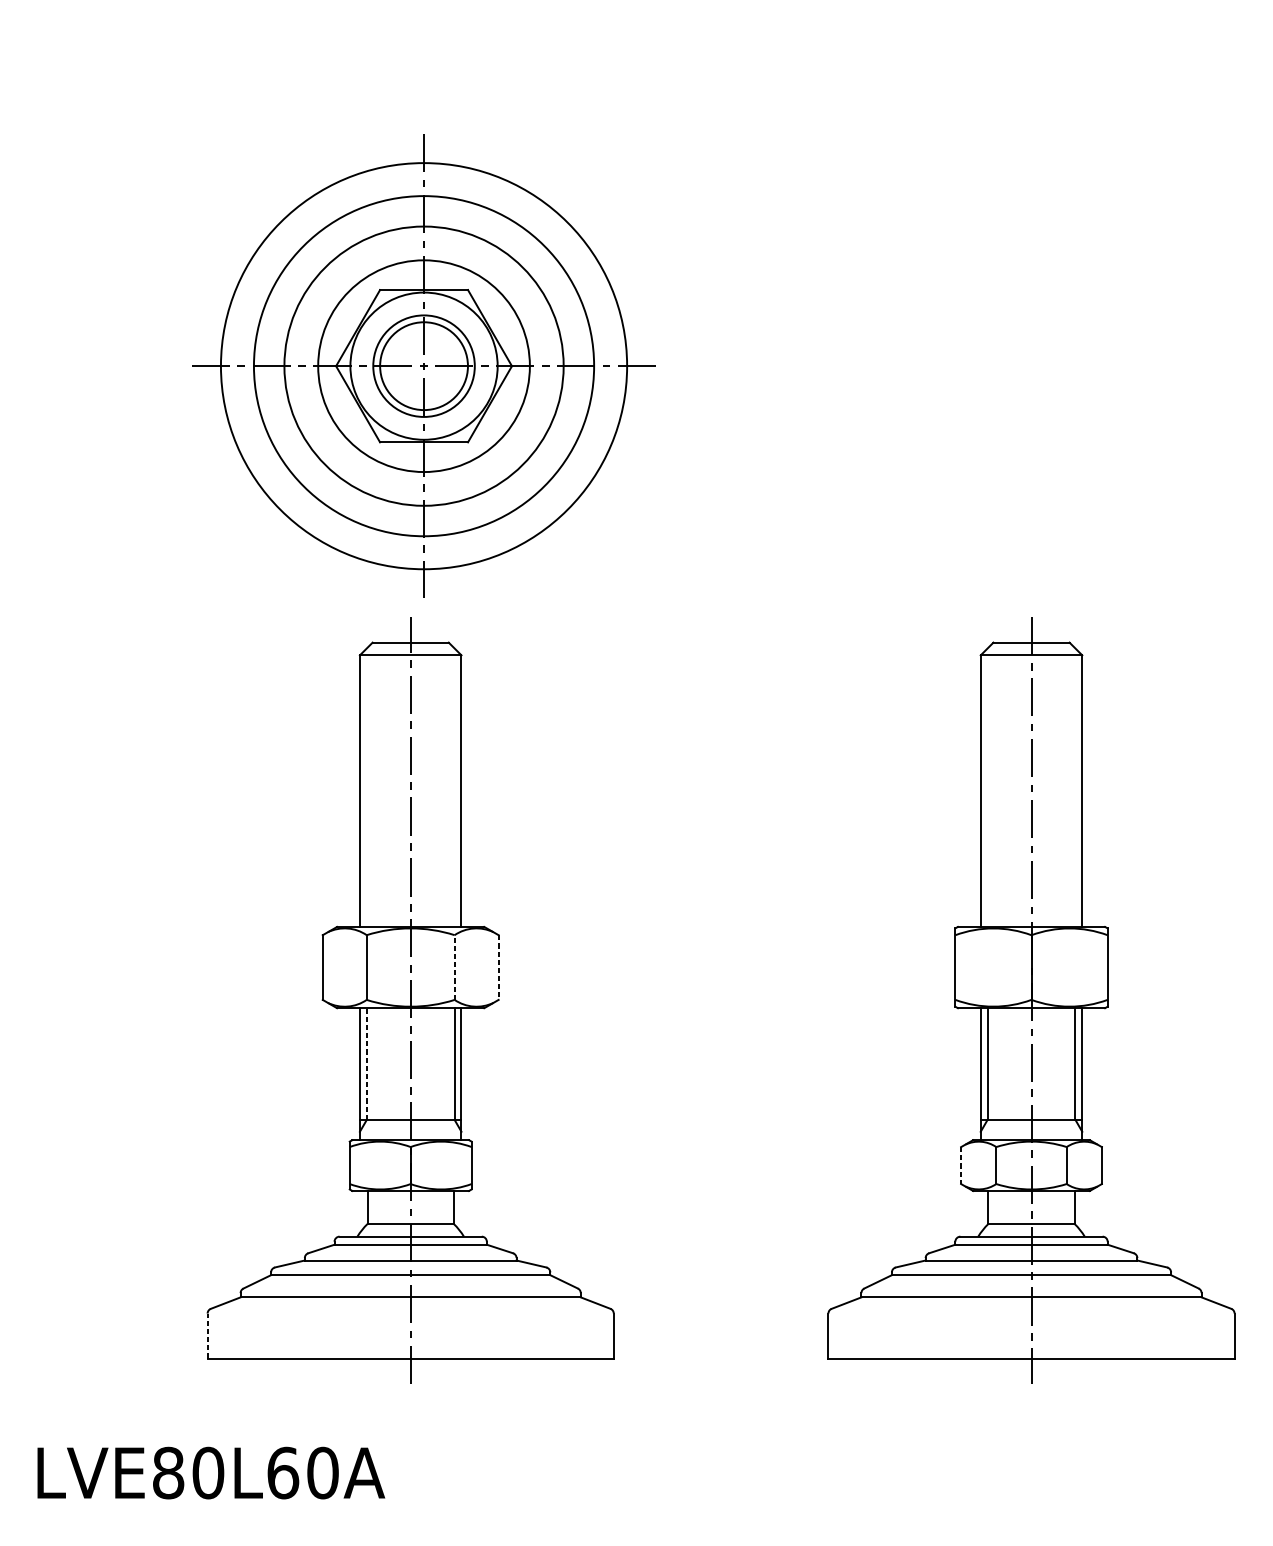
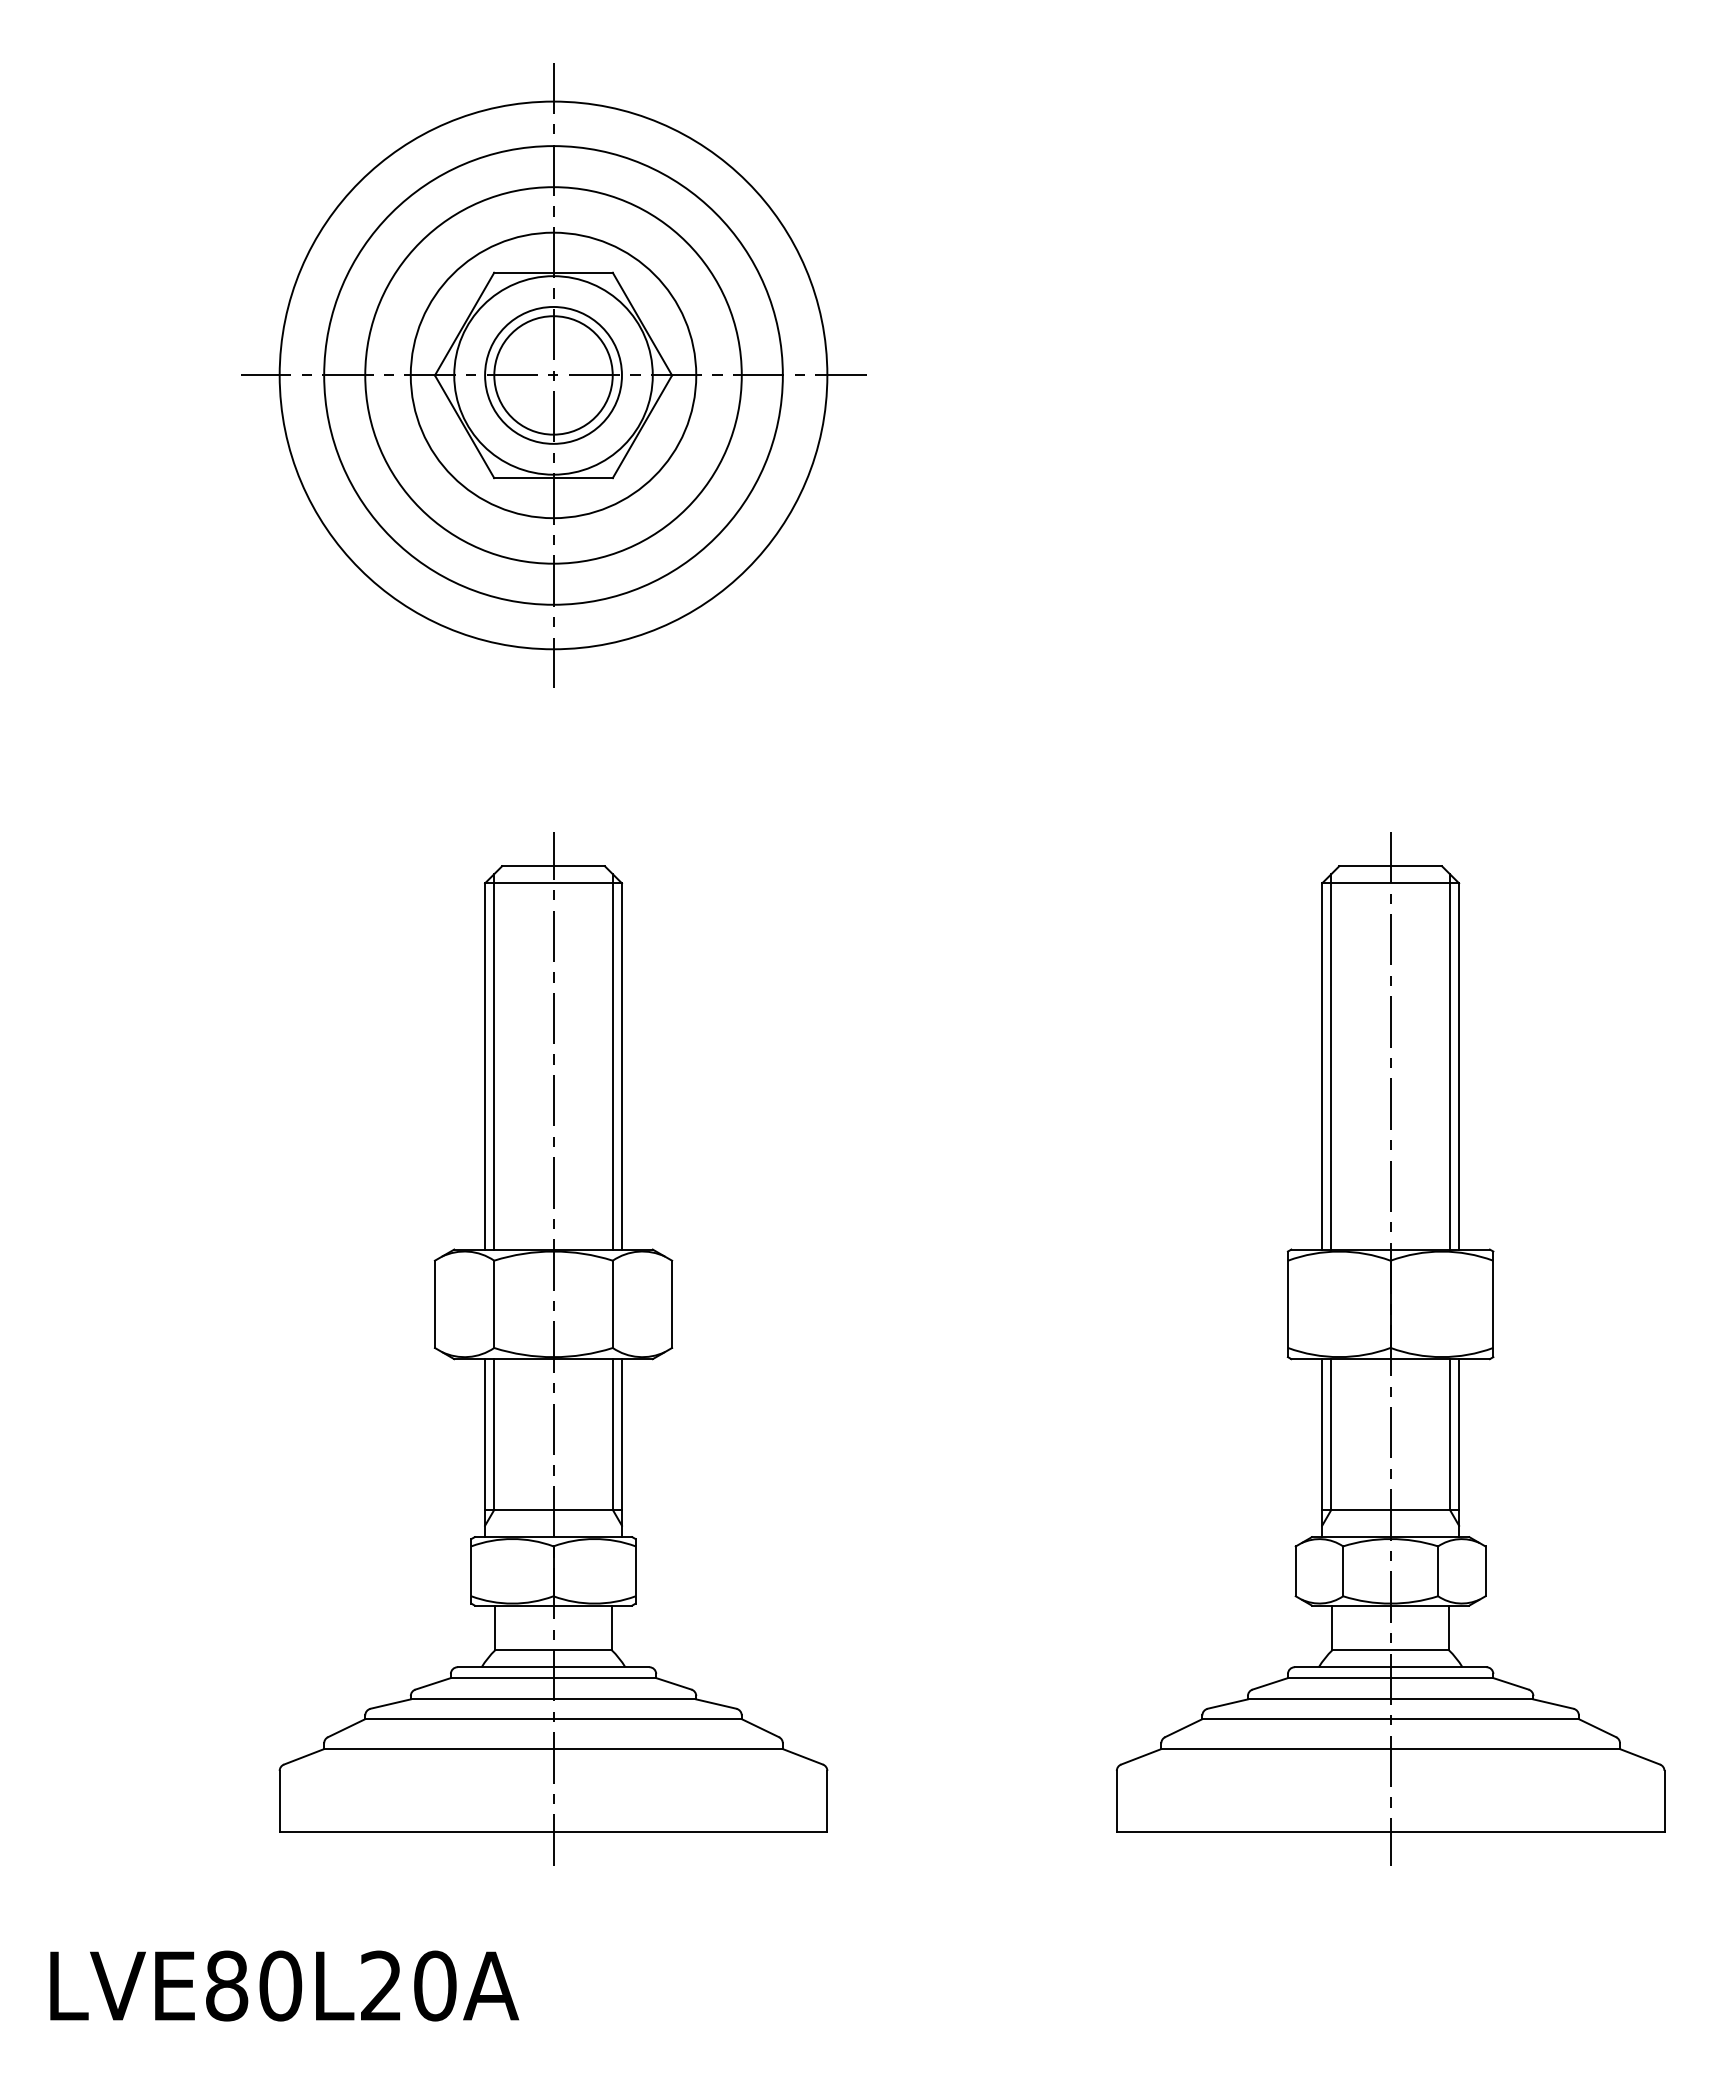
part: (424, 366) -> (553, 375), moved
line: (366, 787) -> (494, 1061), added
line: (454, 787) -> (612, 1061), added
line: (987, 787) -> (1331, 1061), added
line: (1075, 787) -> (1449, 1061), added
line: (454, 967) -> (612, 1304), dashed -> solid
line: (498, 967) -> (672, 1304), dashed -> solid
line: (366, 1063) -> (494, 1433), dashed -> solid
line: (960, 1165) -> (1295, 1571), dashed -> solid
line: (207, 1335) -> (279, 1800), dashed -> solid
text: (283, 1472) -> (381, 1985), LVE80L60A -> LVE80L20A

